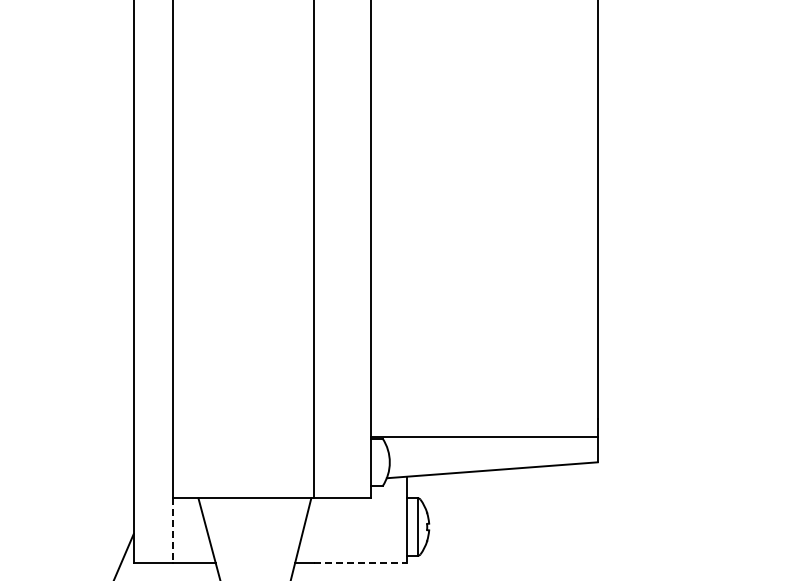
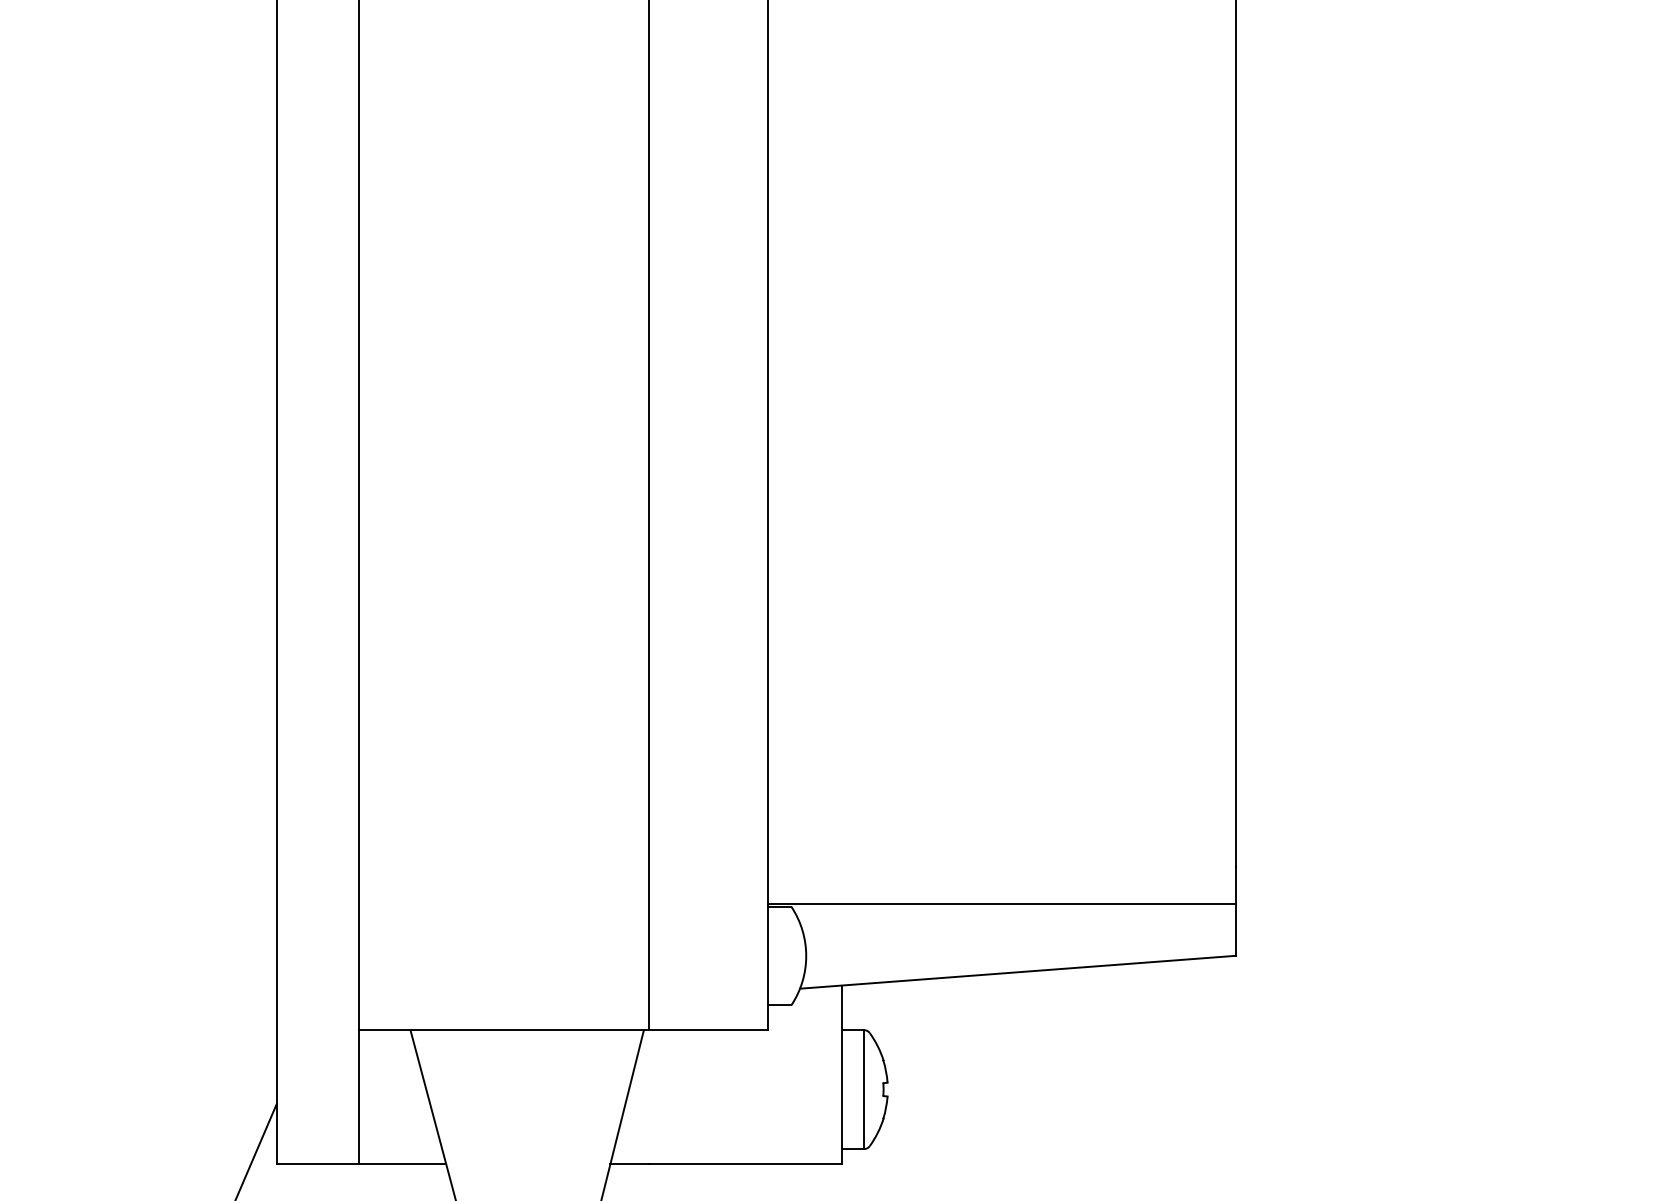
line: (173, 531) -> (358, 1098), dashed -> solid
line: (360, 563) -> (745, 1165), dashed -> solid

